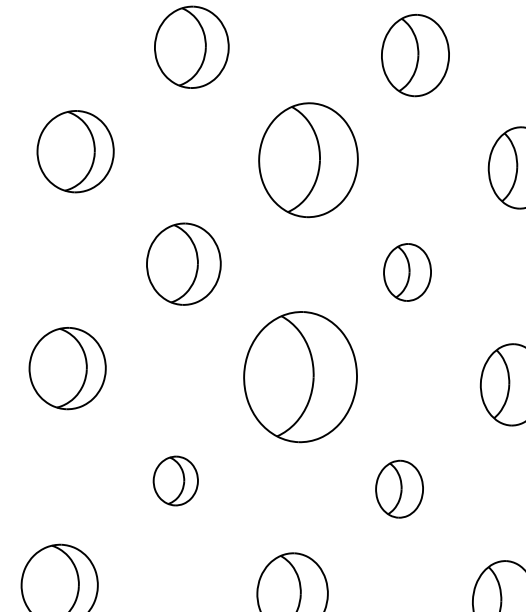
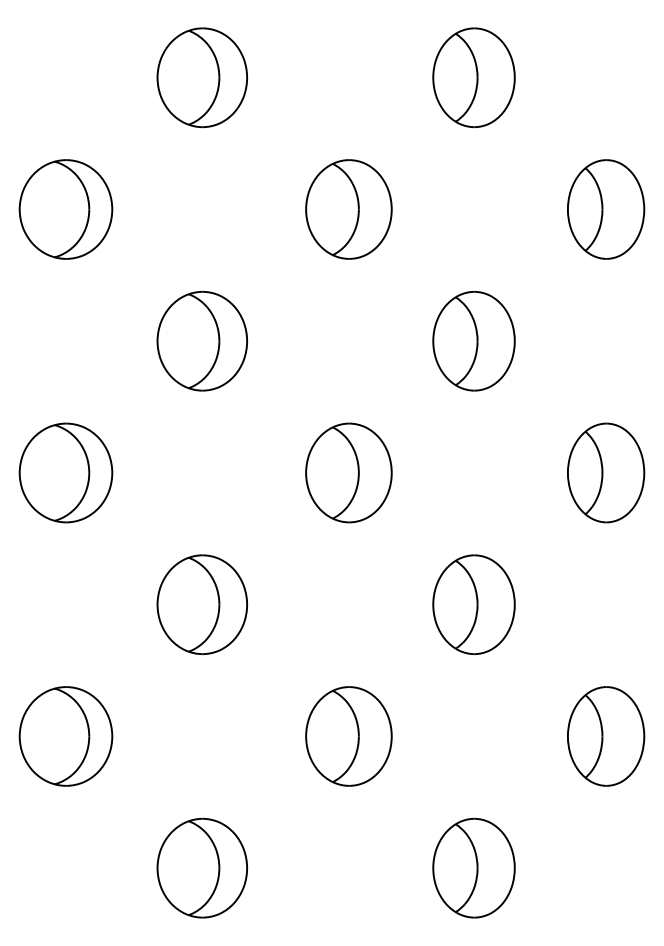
part: (308, 160) -> (348, 209), size x0.71
part: (407, 272) -> (473, 341), size x1.43
part: (300, 376) -> (348, 472), size x0.62
part: (175, 480) -> (201, 604), size x1.67
part: (399, 489) -> (473, 604), size x1.43

